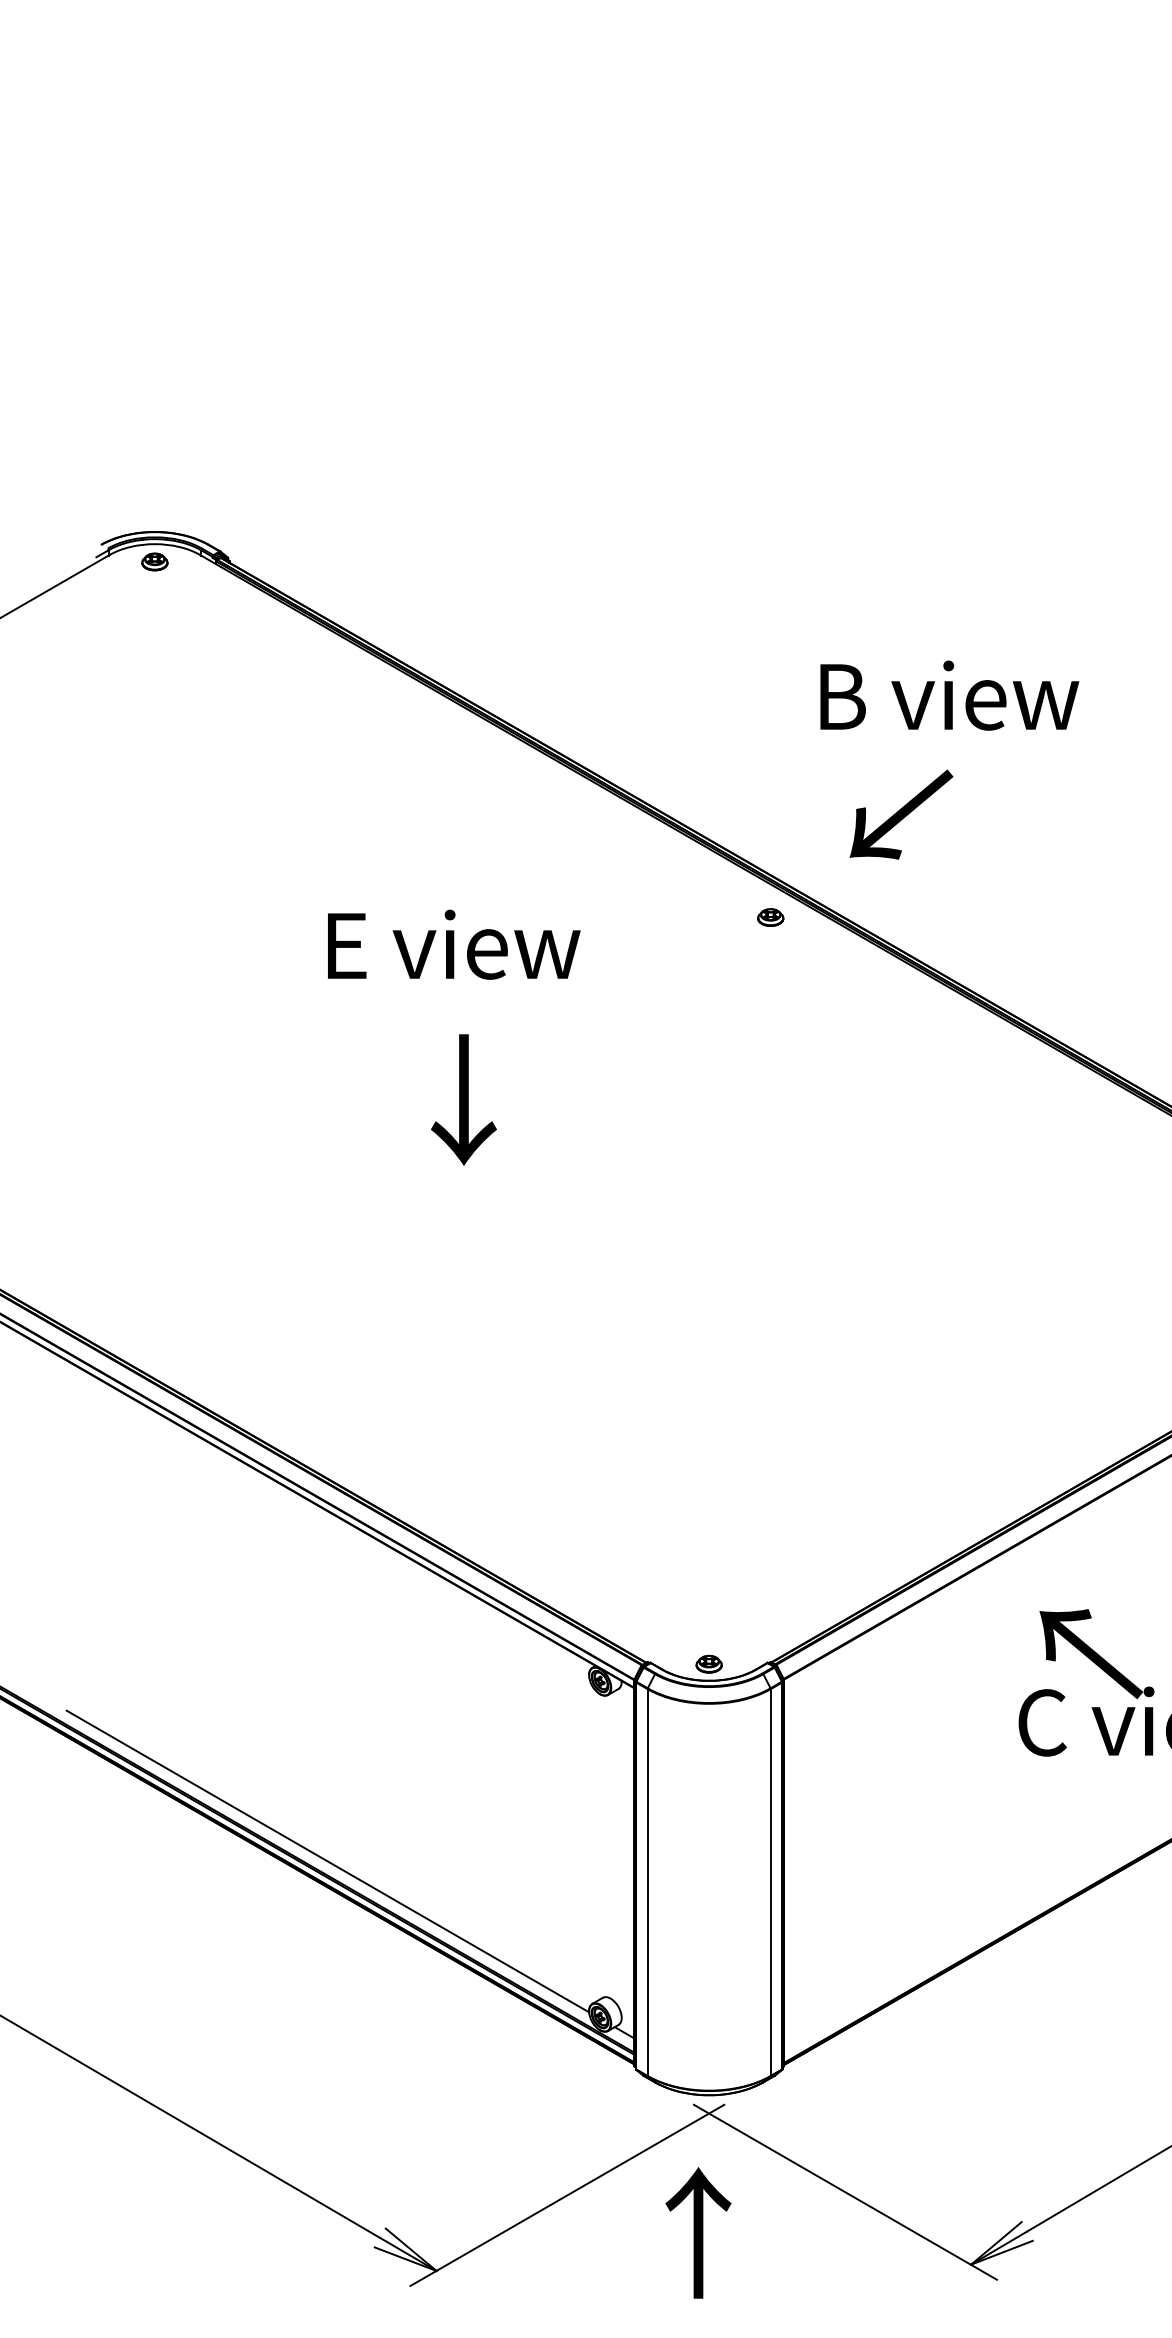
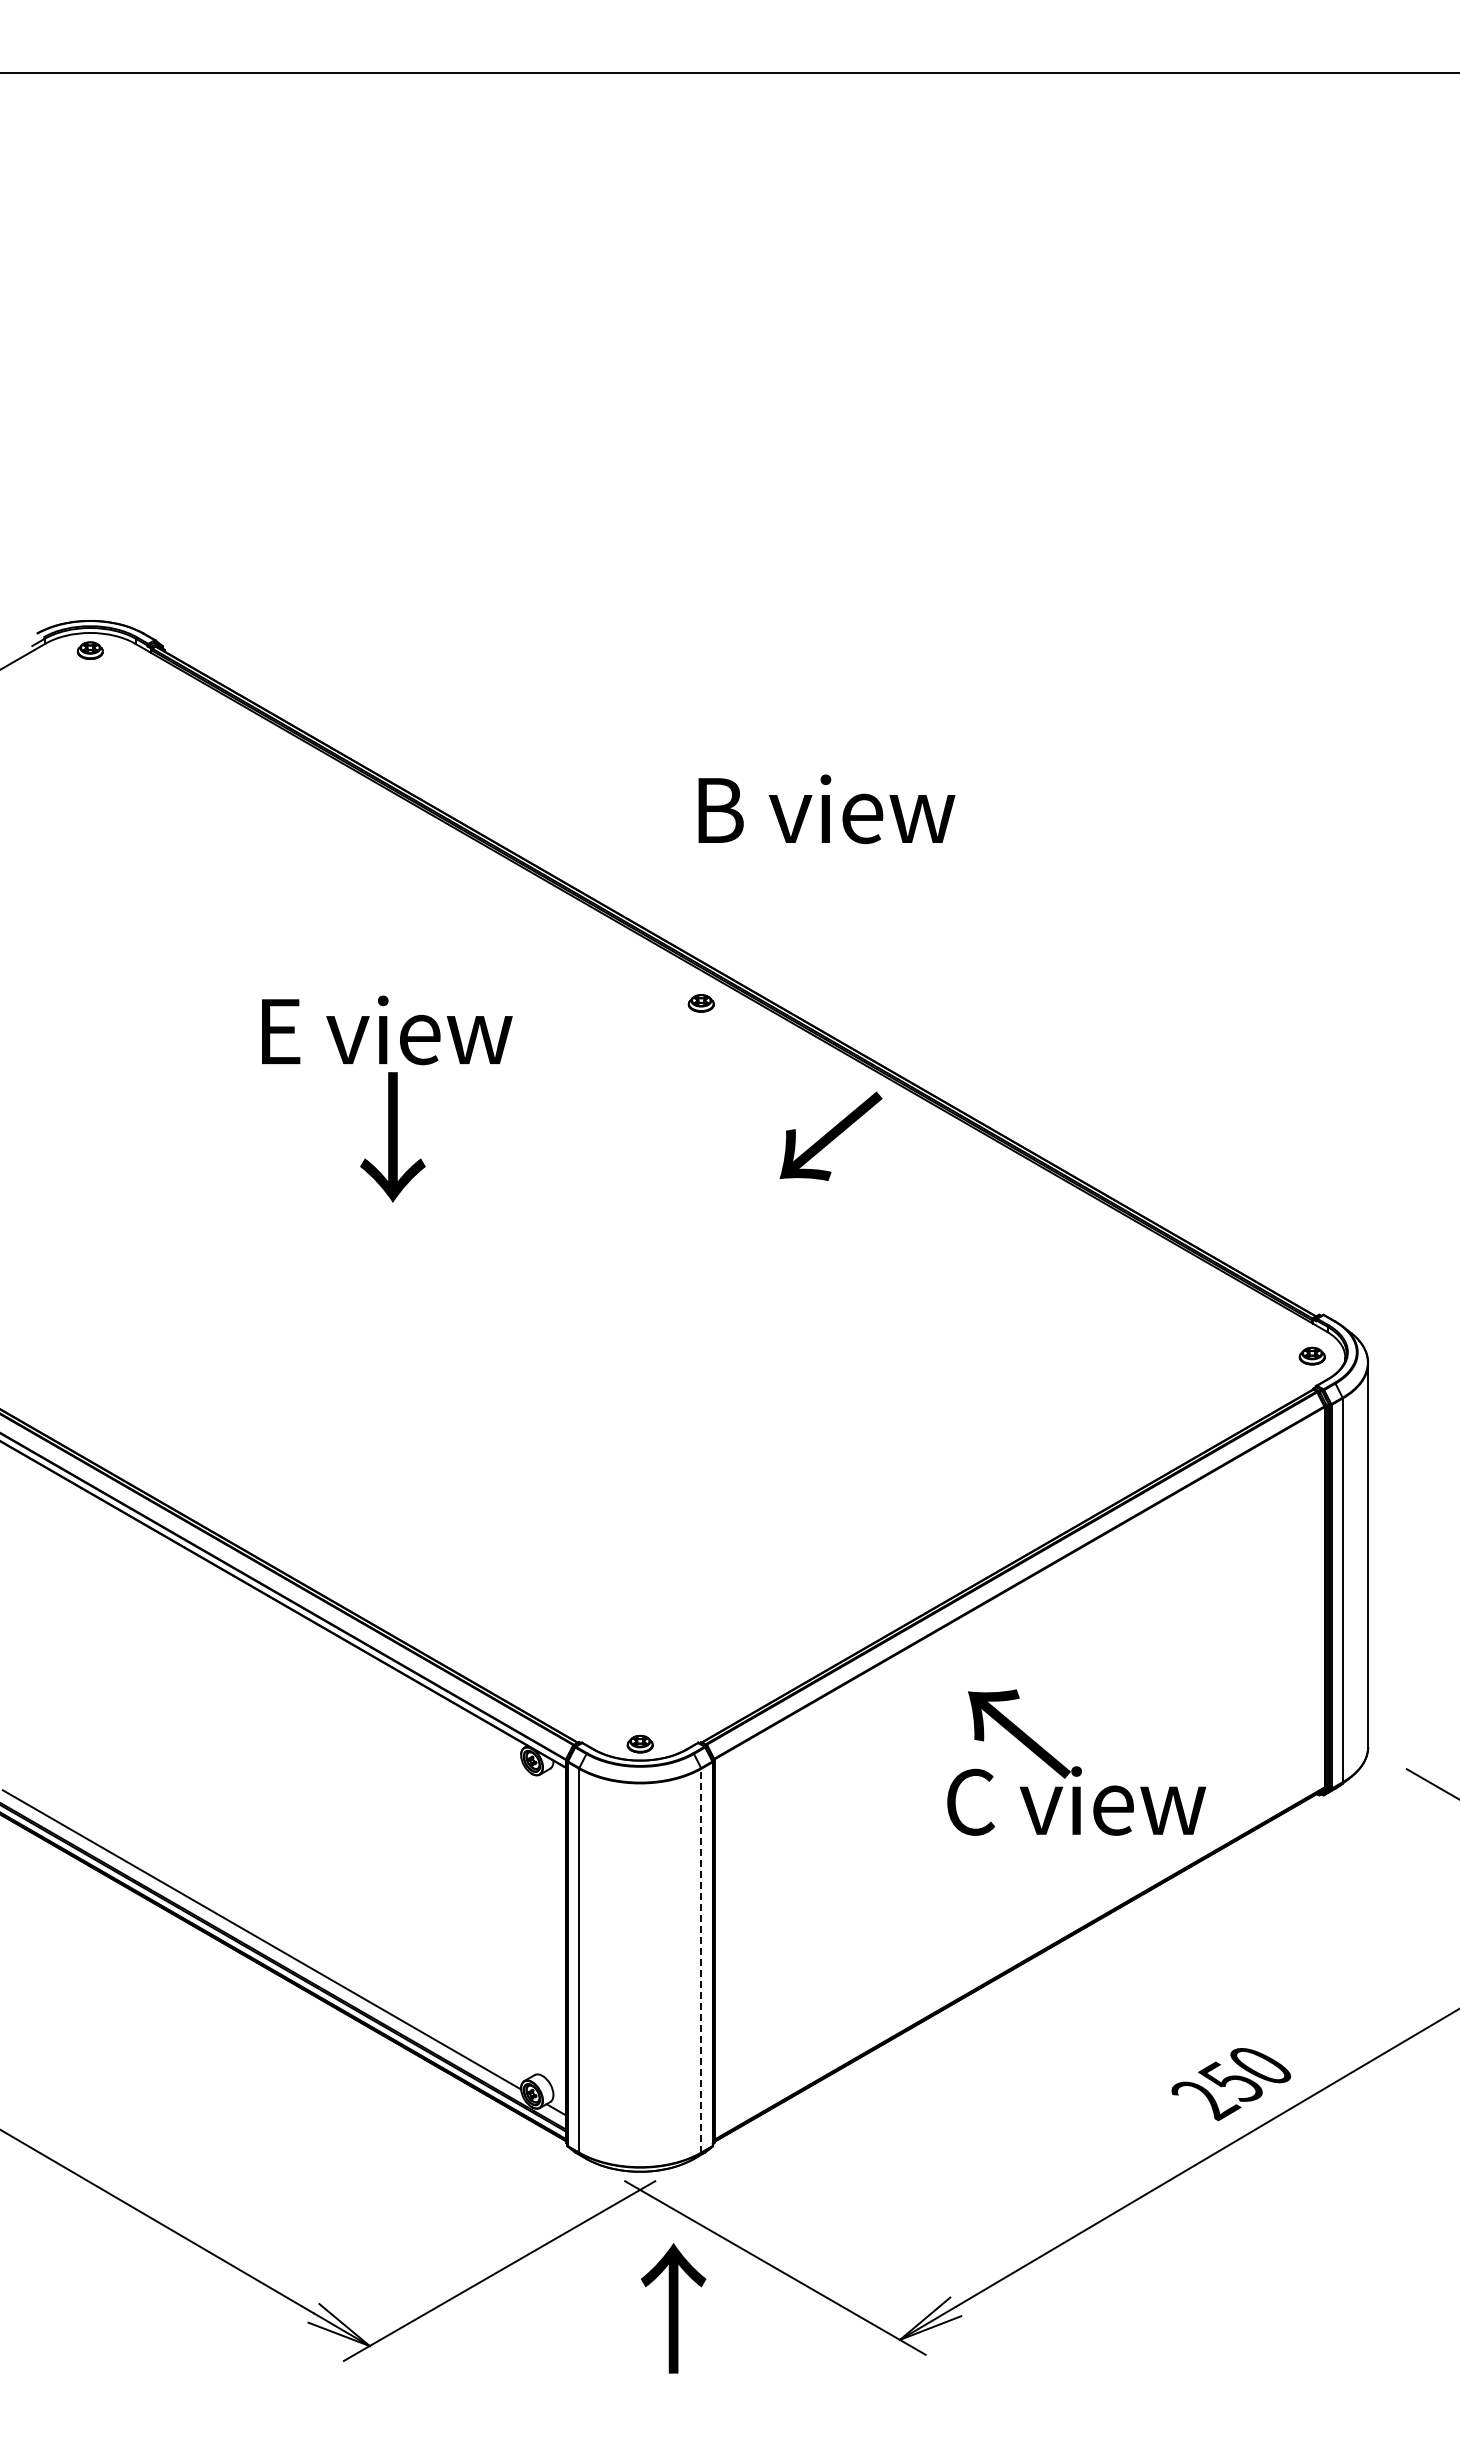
text: (949, 695) -> (826, 809), moved
text: (900, 813) -> (830, 1135), moved
text: (463, 1100) -> (392, 1137), moved
line: (770, 1882) -> (701, 1960), solid -> dashed
text: (698, 2233) -> (673, 2308), moved

